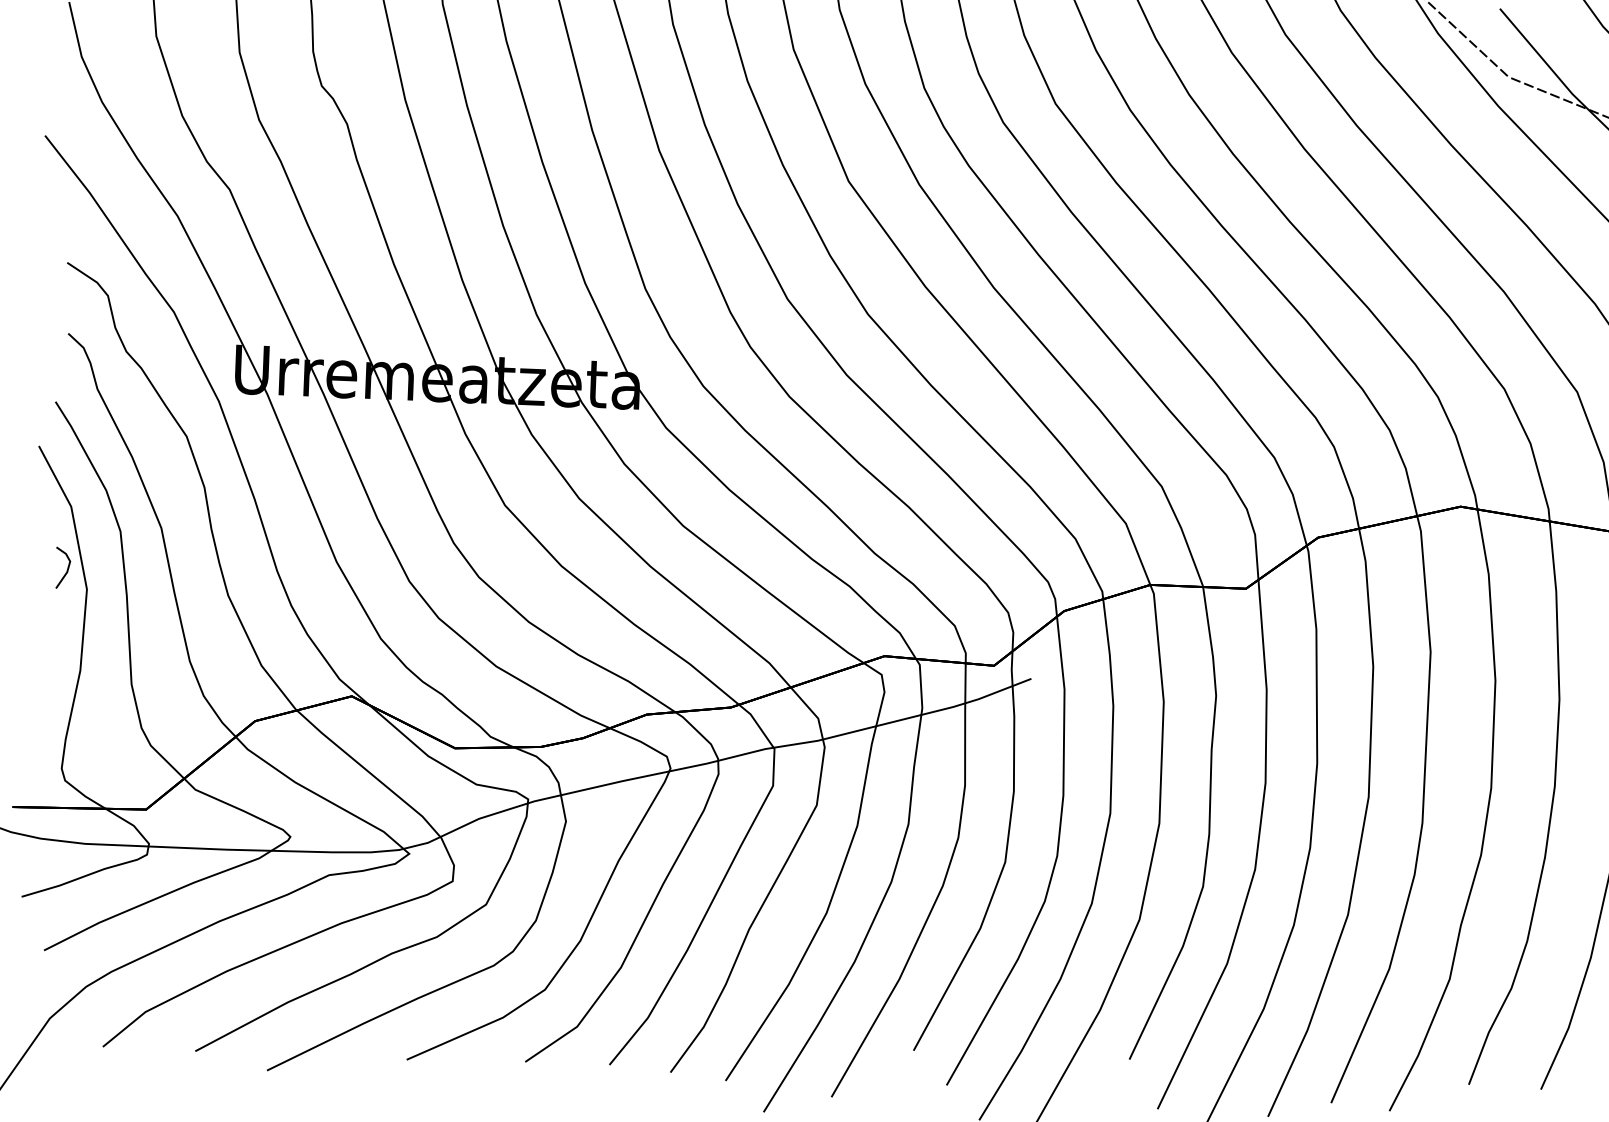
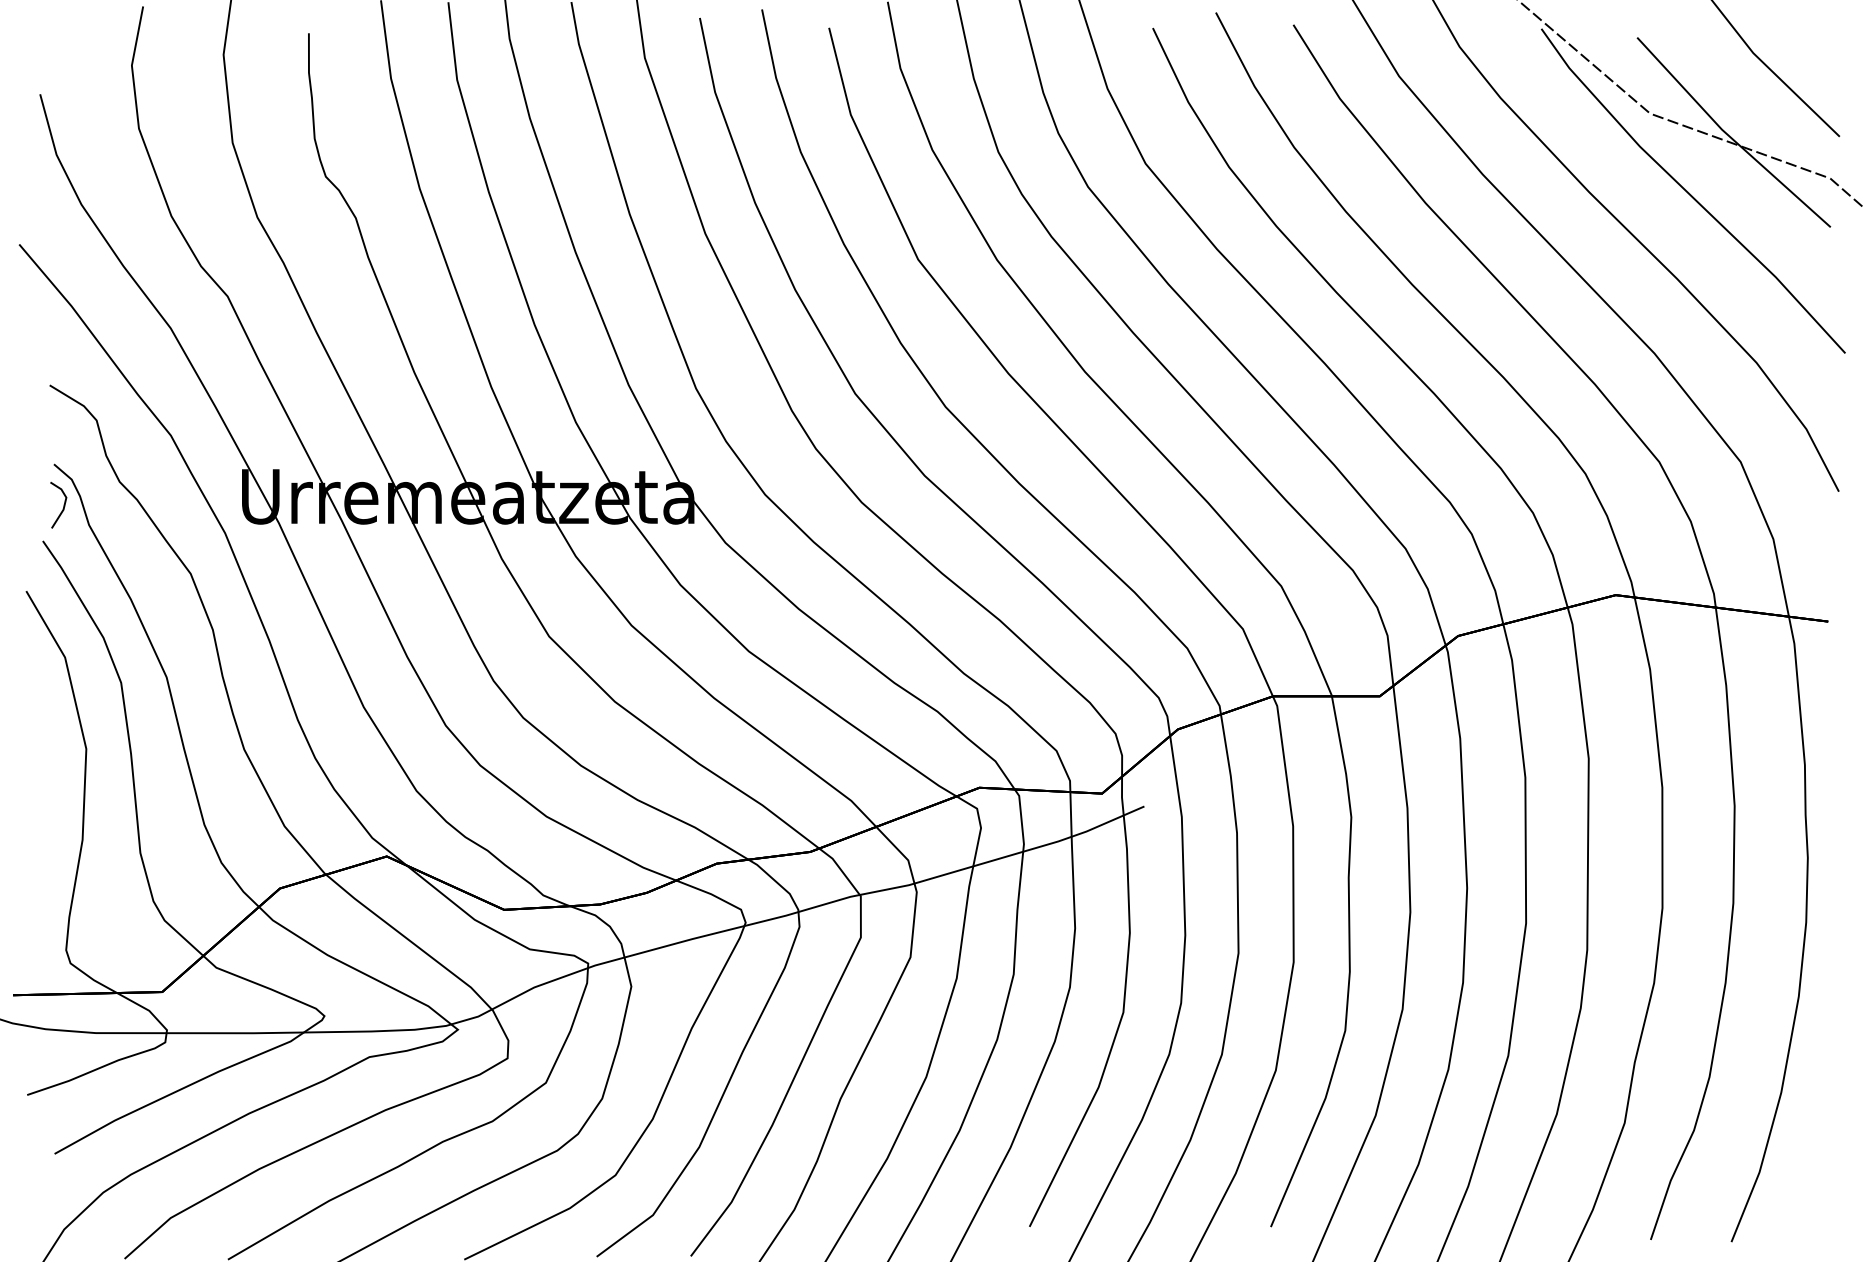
line: (67, 567) -> (63, 504), moved

